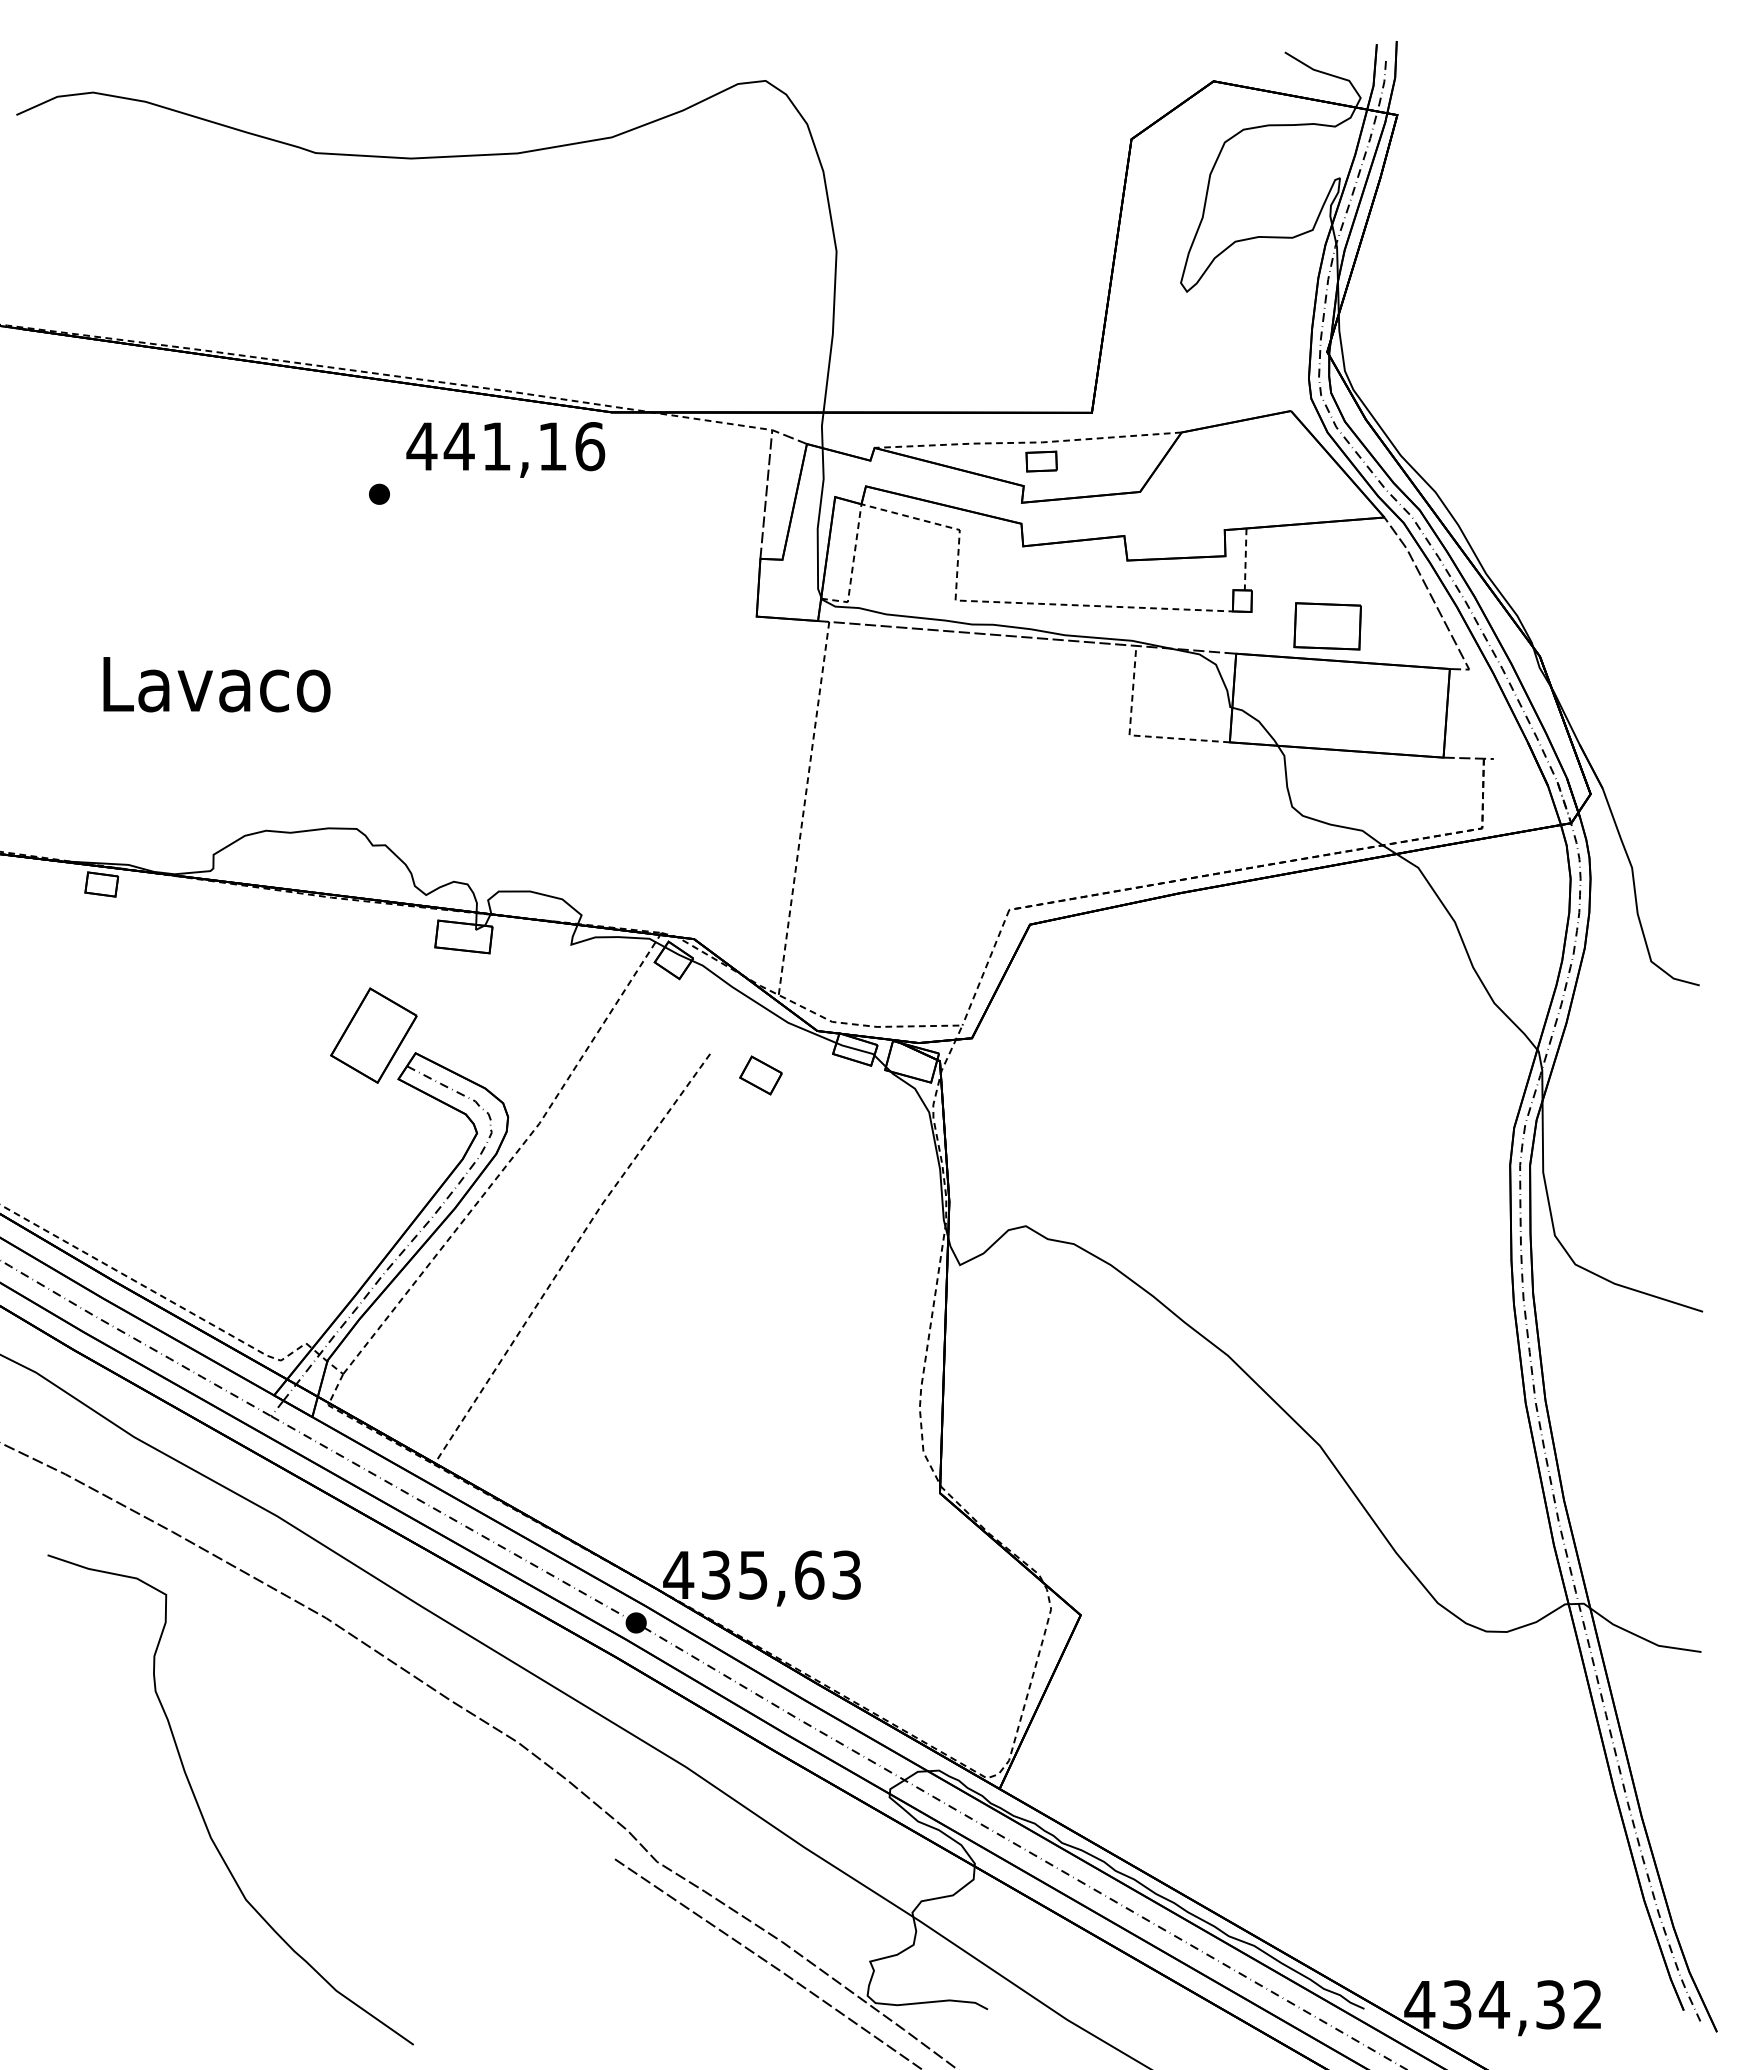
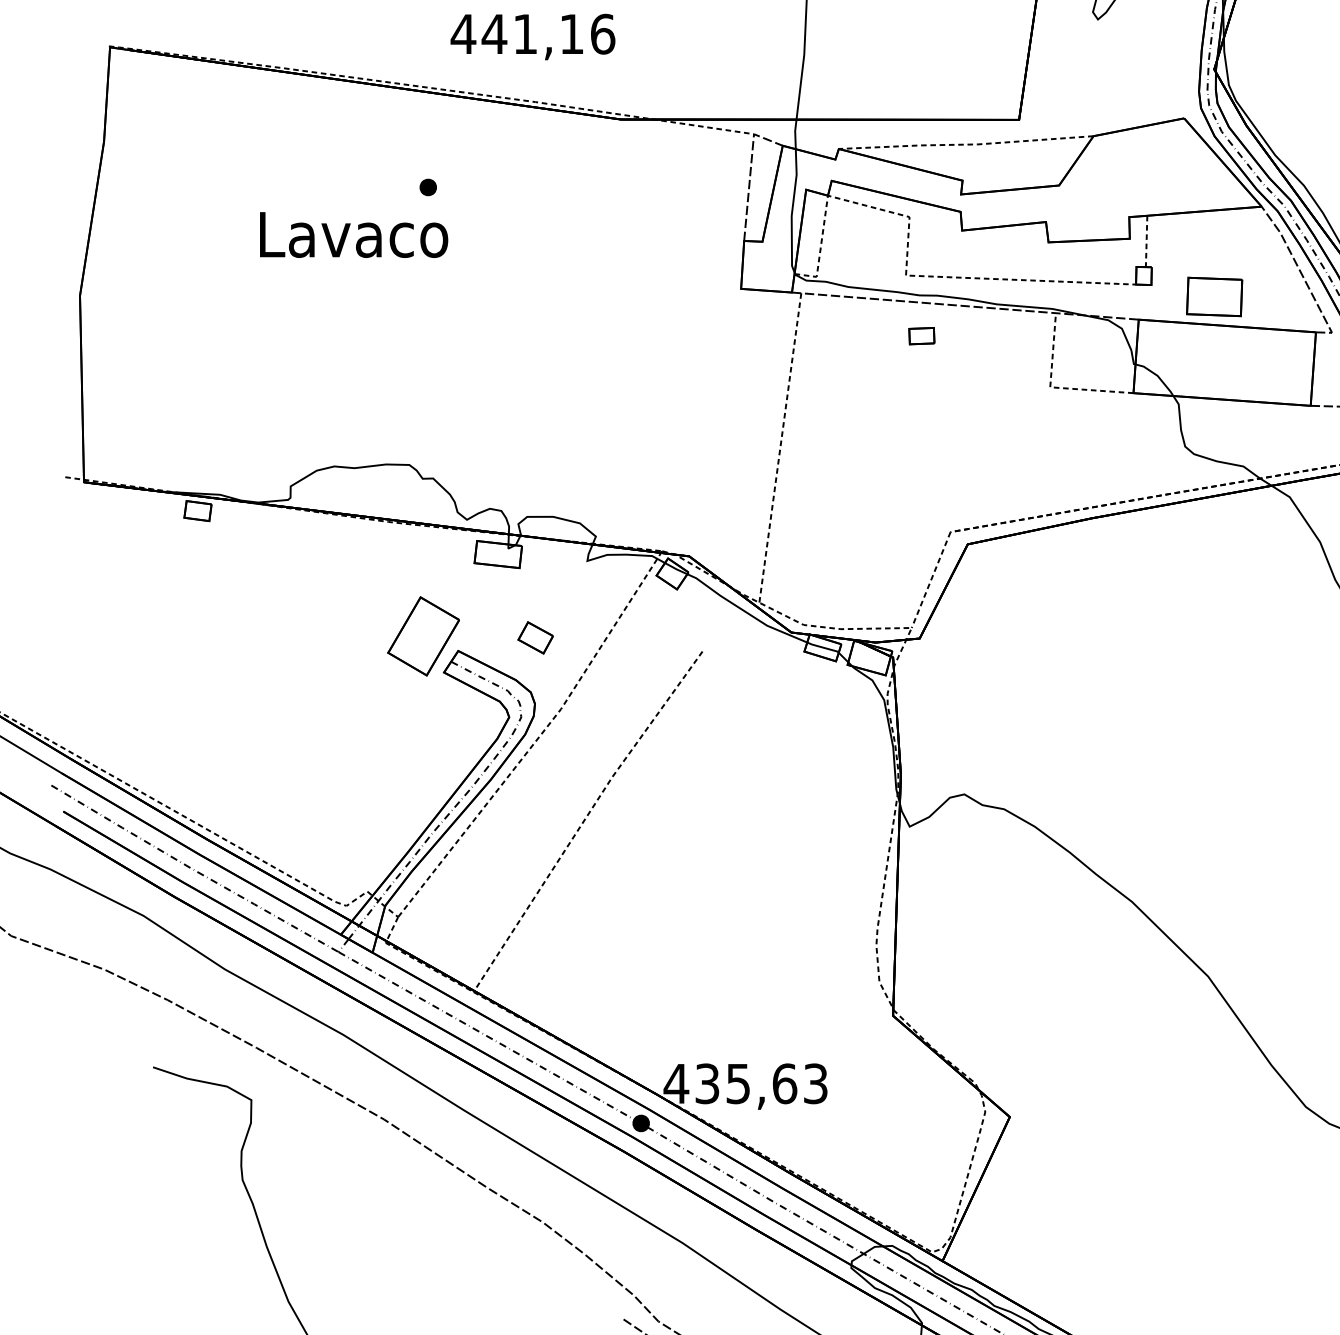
text: (505, 449) -> (532, 36), moved
part: (1041, 461) -> (921, 336), moved
text: (216, 684) -> (353, 234), moved
part: (760, 1075) -> (535, 637), moved

